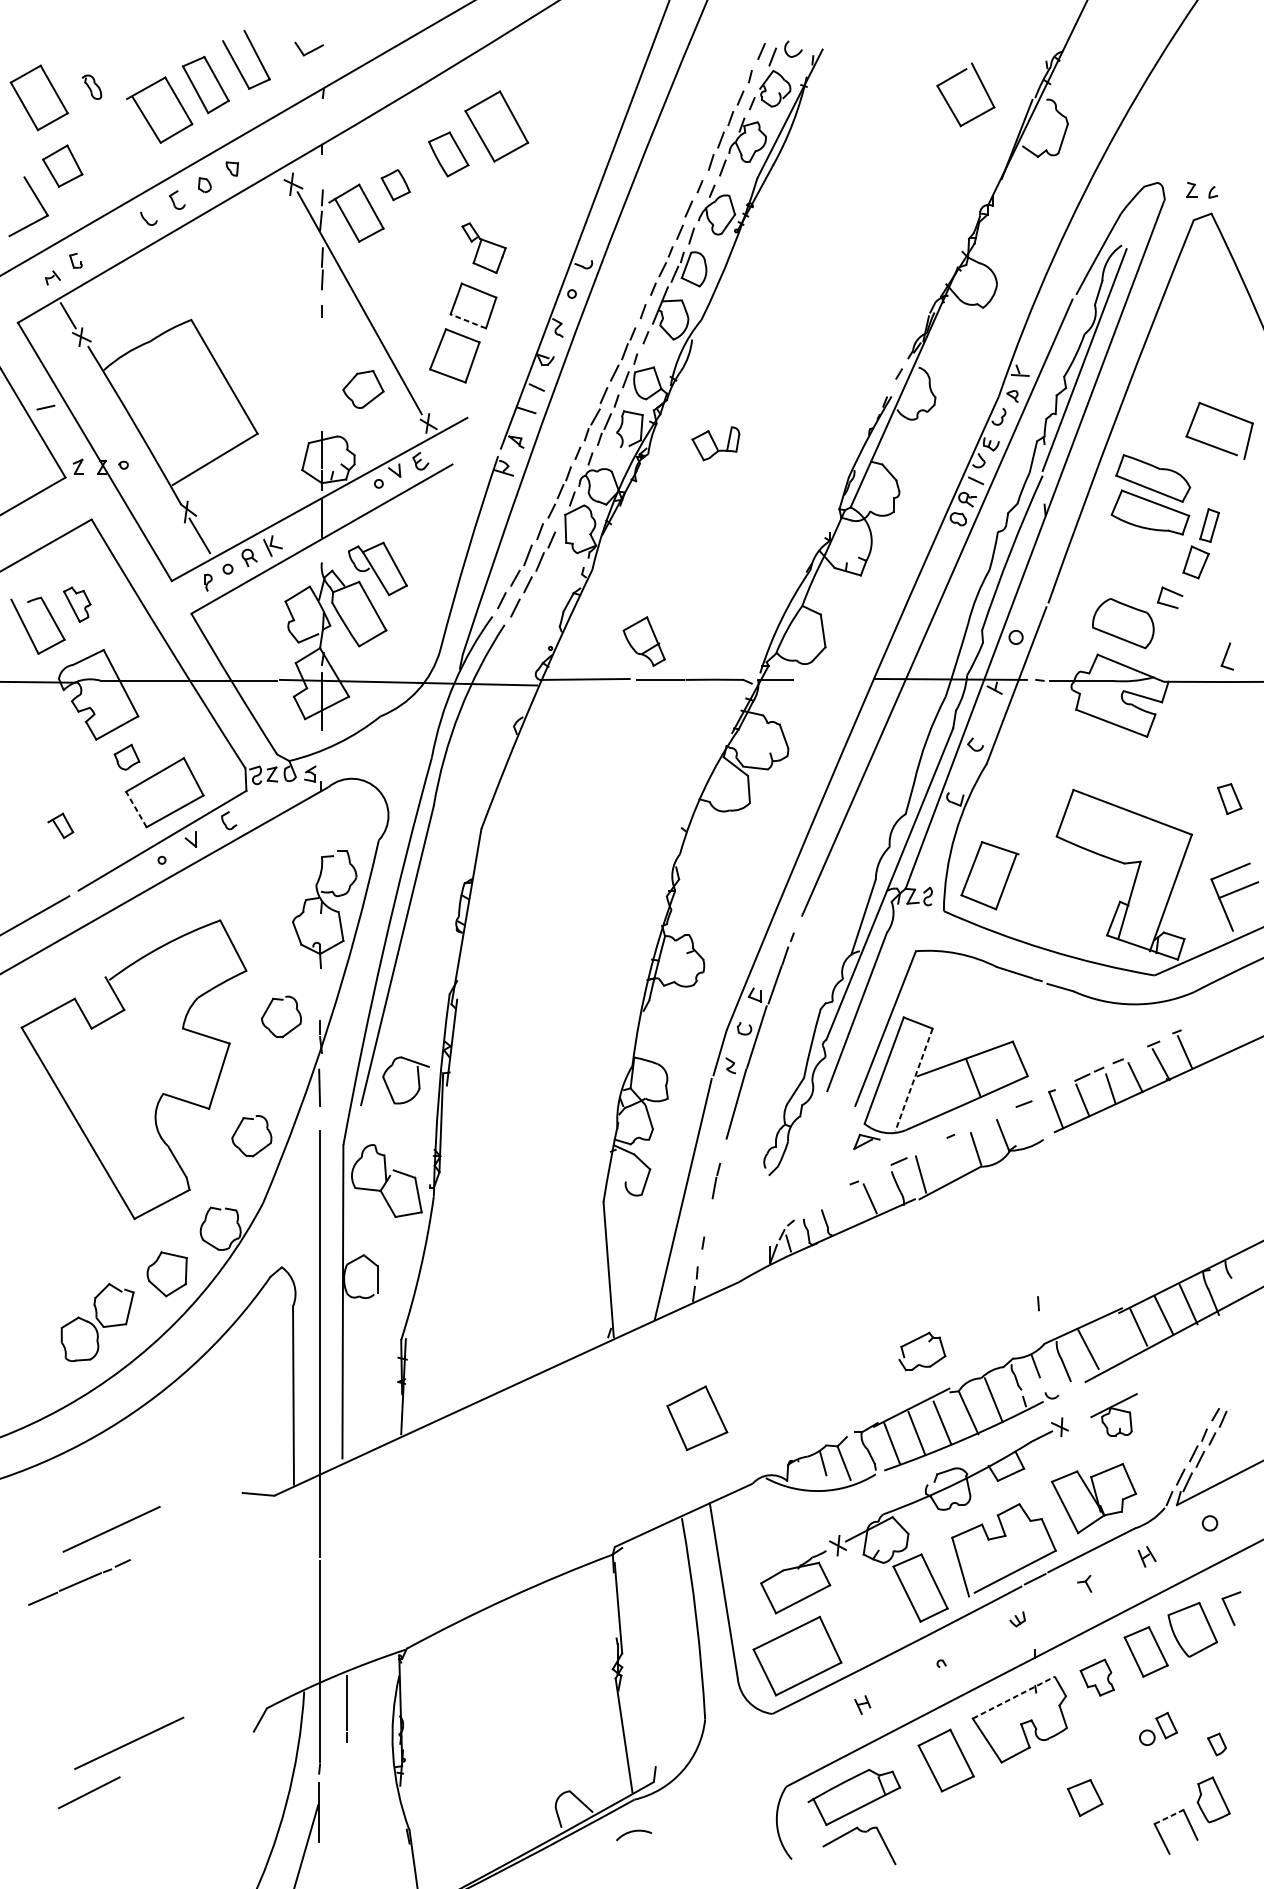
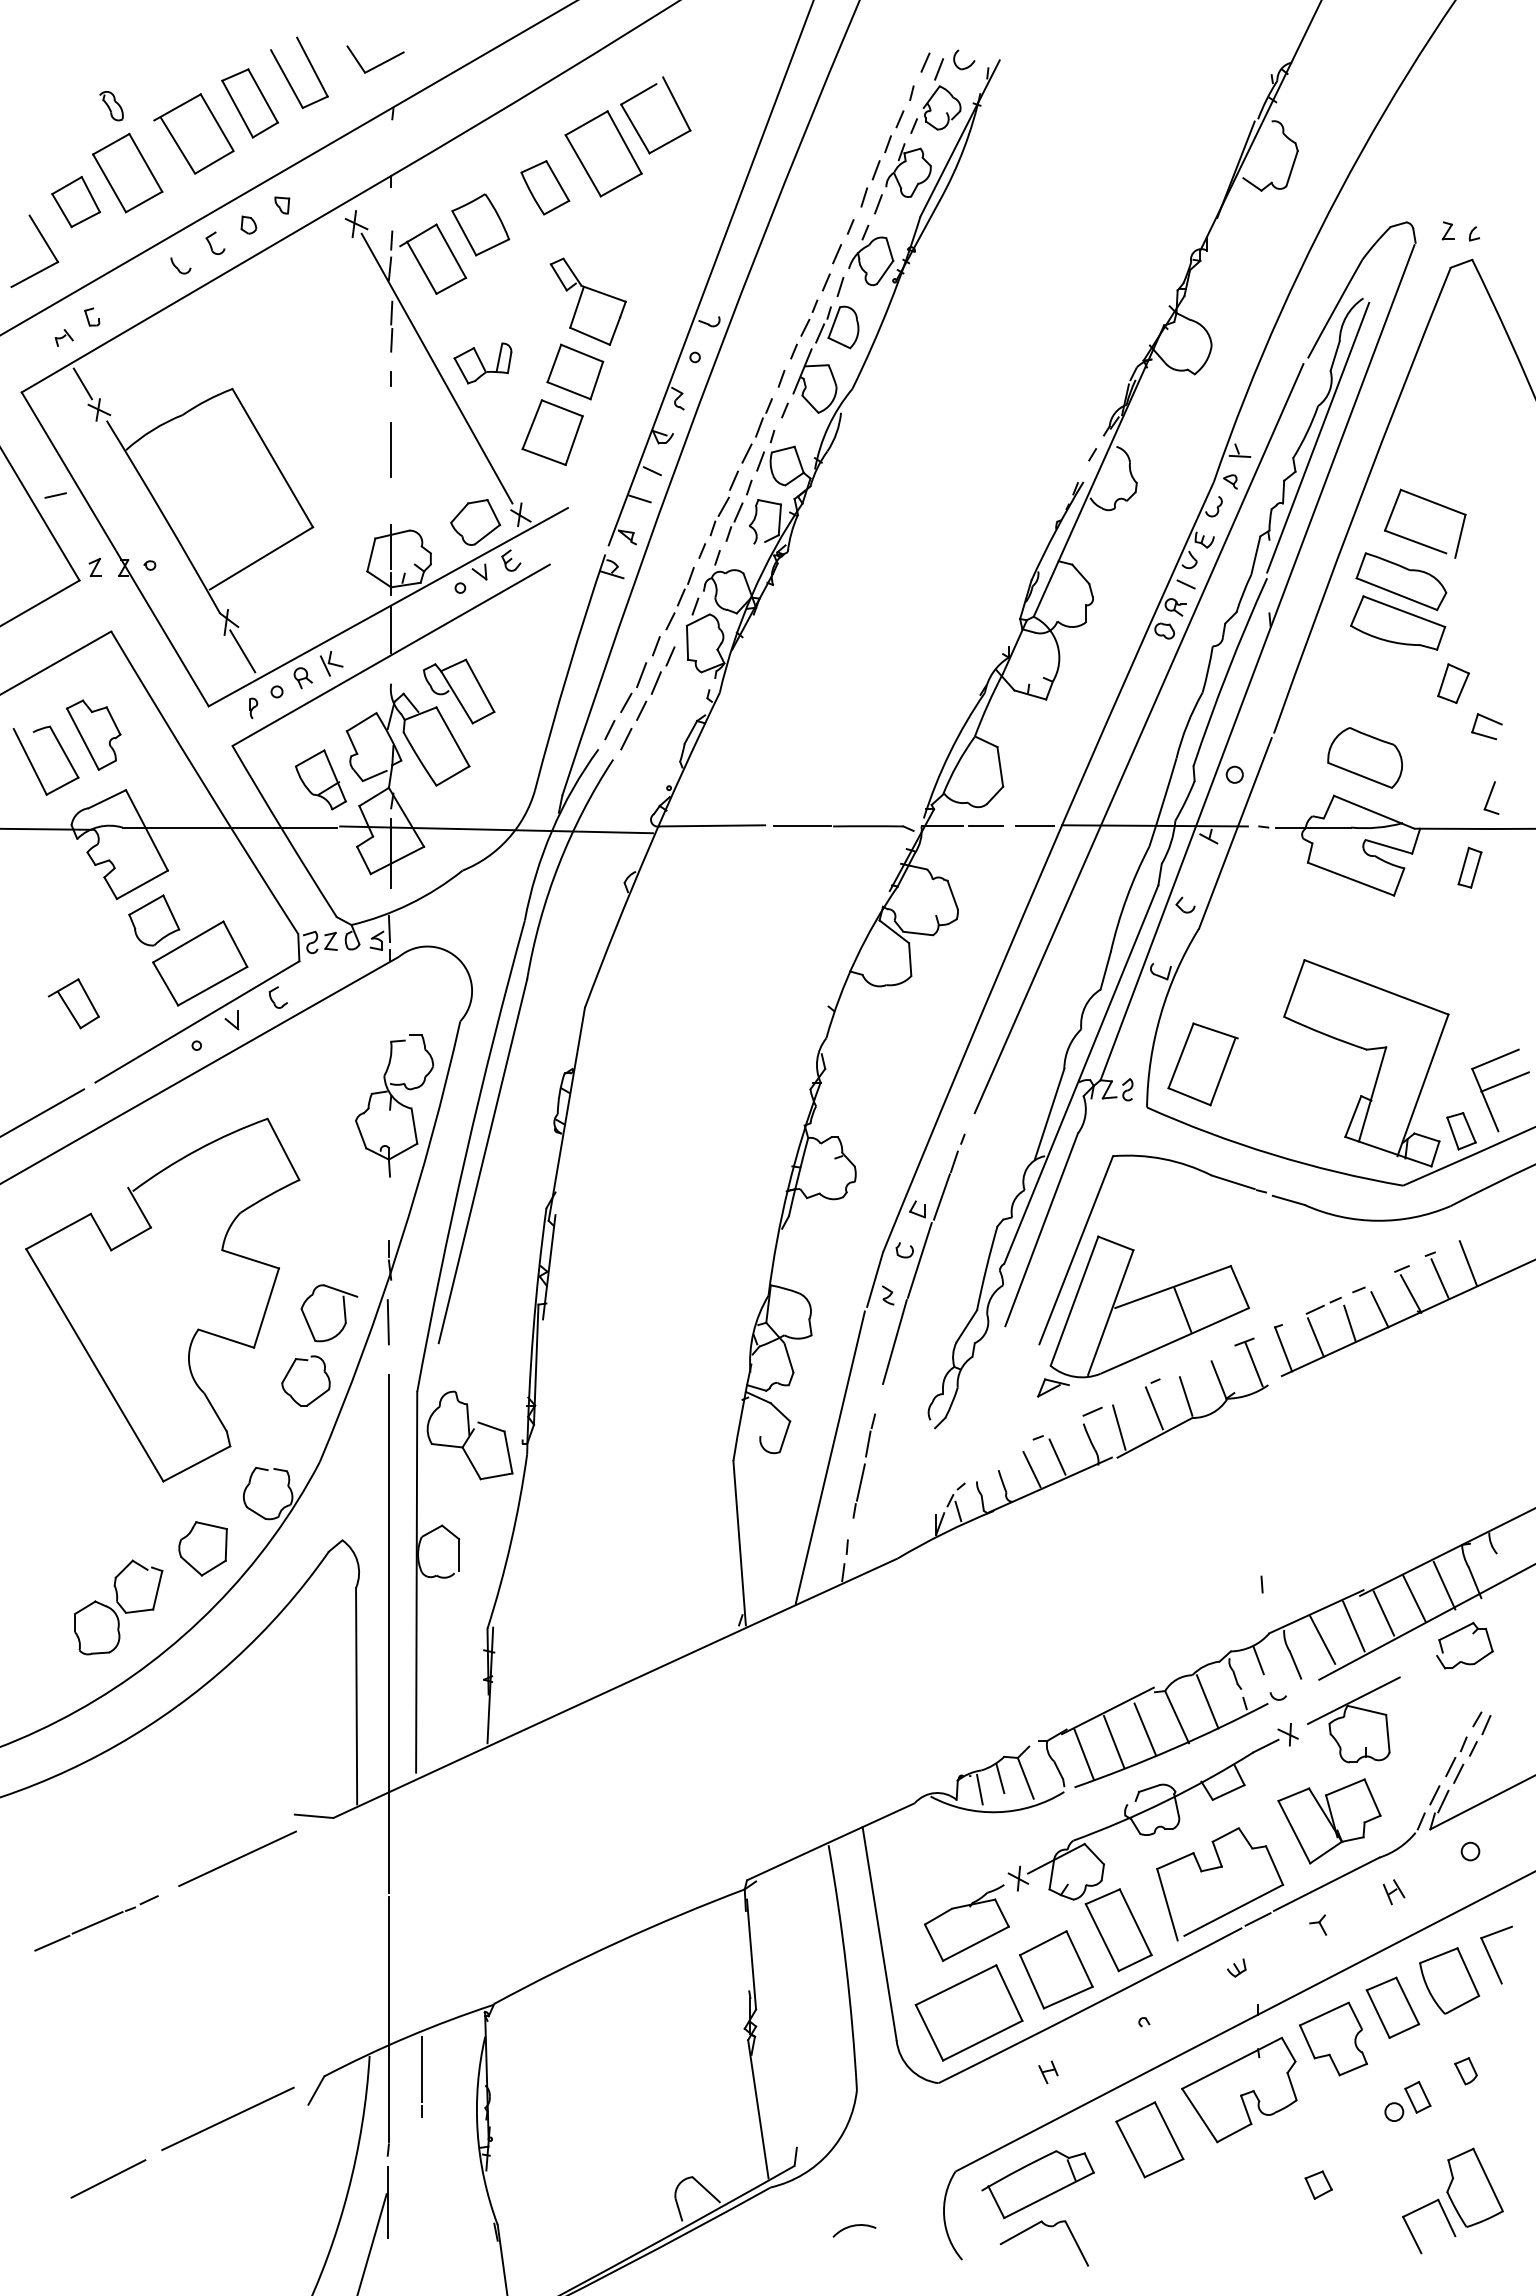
part: (309, 48) -> (375, 59), size x1.67
part: (39, 97) -> (127, 172), moved
part: (949, 104) -> (635, 126), moved
part: (395, 184) -> (480, 224), size x1.67
part: (483, 247) -> (587, 301), size x1.43
line: (467, 321) -> (568, 390), dashed -> solid
line: (322, 370) -> (391, 450), added
part: (363, 389) -> (475, 522), moved
part: (715, 443) -> (482, 363), moved
part: (1215, 446) -> (1420, 542), moved
part: (1209, 525) -> (1469, 867), moved
part: (1172, 592) -> (1489, 720), moved
part: (77, 604) -> (93, 734), size x1.67
part: (643, 641) -> (320, 779), moved
line: (811, 679) -> (986, 826), added
line: (851, 679) -> (1034, 826), added
part: (127, 757) -> (154, 920), size x1.67
line: (320, 763) -> (389, 928), added
part: (1229, 799) -> (1461, 1131), moved
line: (136, 809) -> (165, 983), dashed -> solid
part: (60, 825) -> (73, 1003), size x1.67
part: (269, 1007) -> (327, 1224), removed
line: (1207, 1039) -> (1467, 1263), added
part: (417, 1078) -> (343, 1310), moved
line: (913, 1080) -> (1110, 1313), dashed -> solid
line: (1031, 1122) -> (1253, 1364), added
line: (949, 1158) -> (1153, 1408), added
line: (848, 1209) -> (1031, 1469), added
line: (708, 1219) -> (860, 1482), added
line: (1113, 1338) -> (1353, 1626), added
part: (929, 1342) -> (1473, 1634), moved
part: (1113, 1414) -> (1353, 1719), size x1.67
part: (697, 1418) -> (1056, 1969), moved
line: (806, 1472) -> (979, 1789), added
line: (111, 1529) -> (237, 1858), moved
part: (1231, 1608) -> (1496, 1954), size x1.43
part: (1097, 1677) -> (1333, 2038), size x1.67
line: (1014, 1697) -> (1232, 2063), dashed -> solid
line: (128, 1743) -> (227, 2118), moved
part: (1216, 1744) -> (1465, 2071), moved
part: (1084, 1797) -> (1318, 2184), size x0.62
part: (1213, 1799) -> (1474, 2187), size x1.43
line: (1168, 1817) -> (1420, 2208), dashed -> solid
arc: (634, 1831) -> (854, 2226), moved

